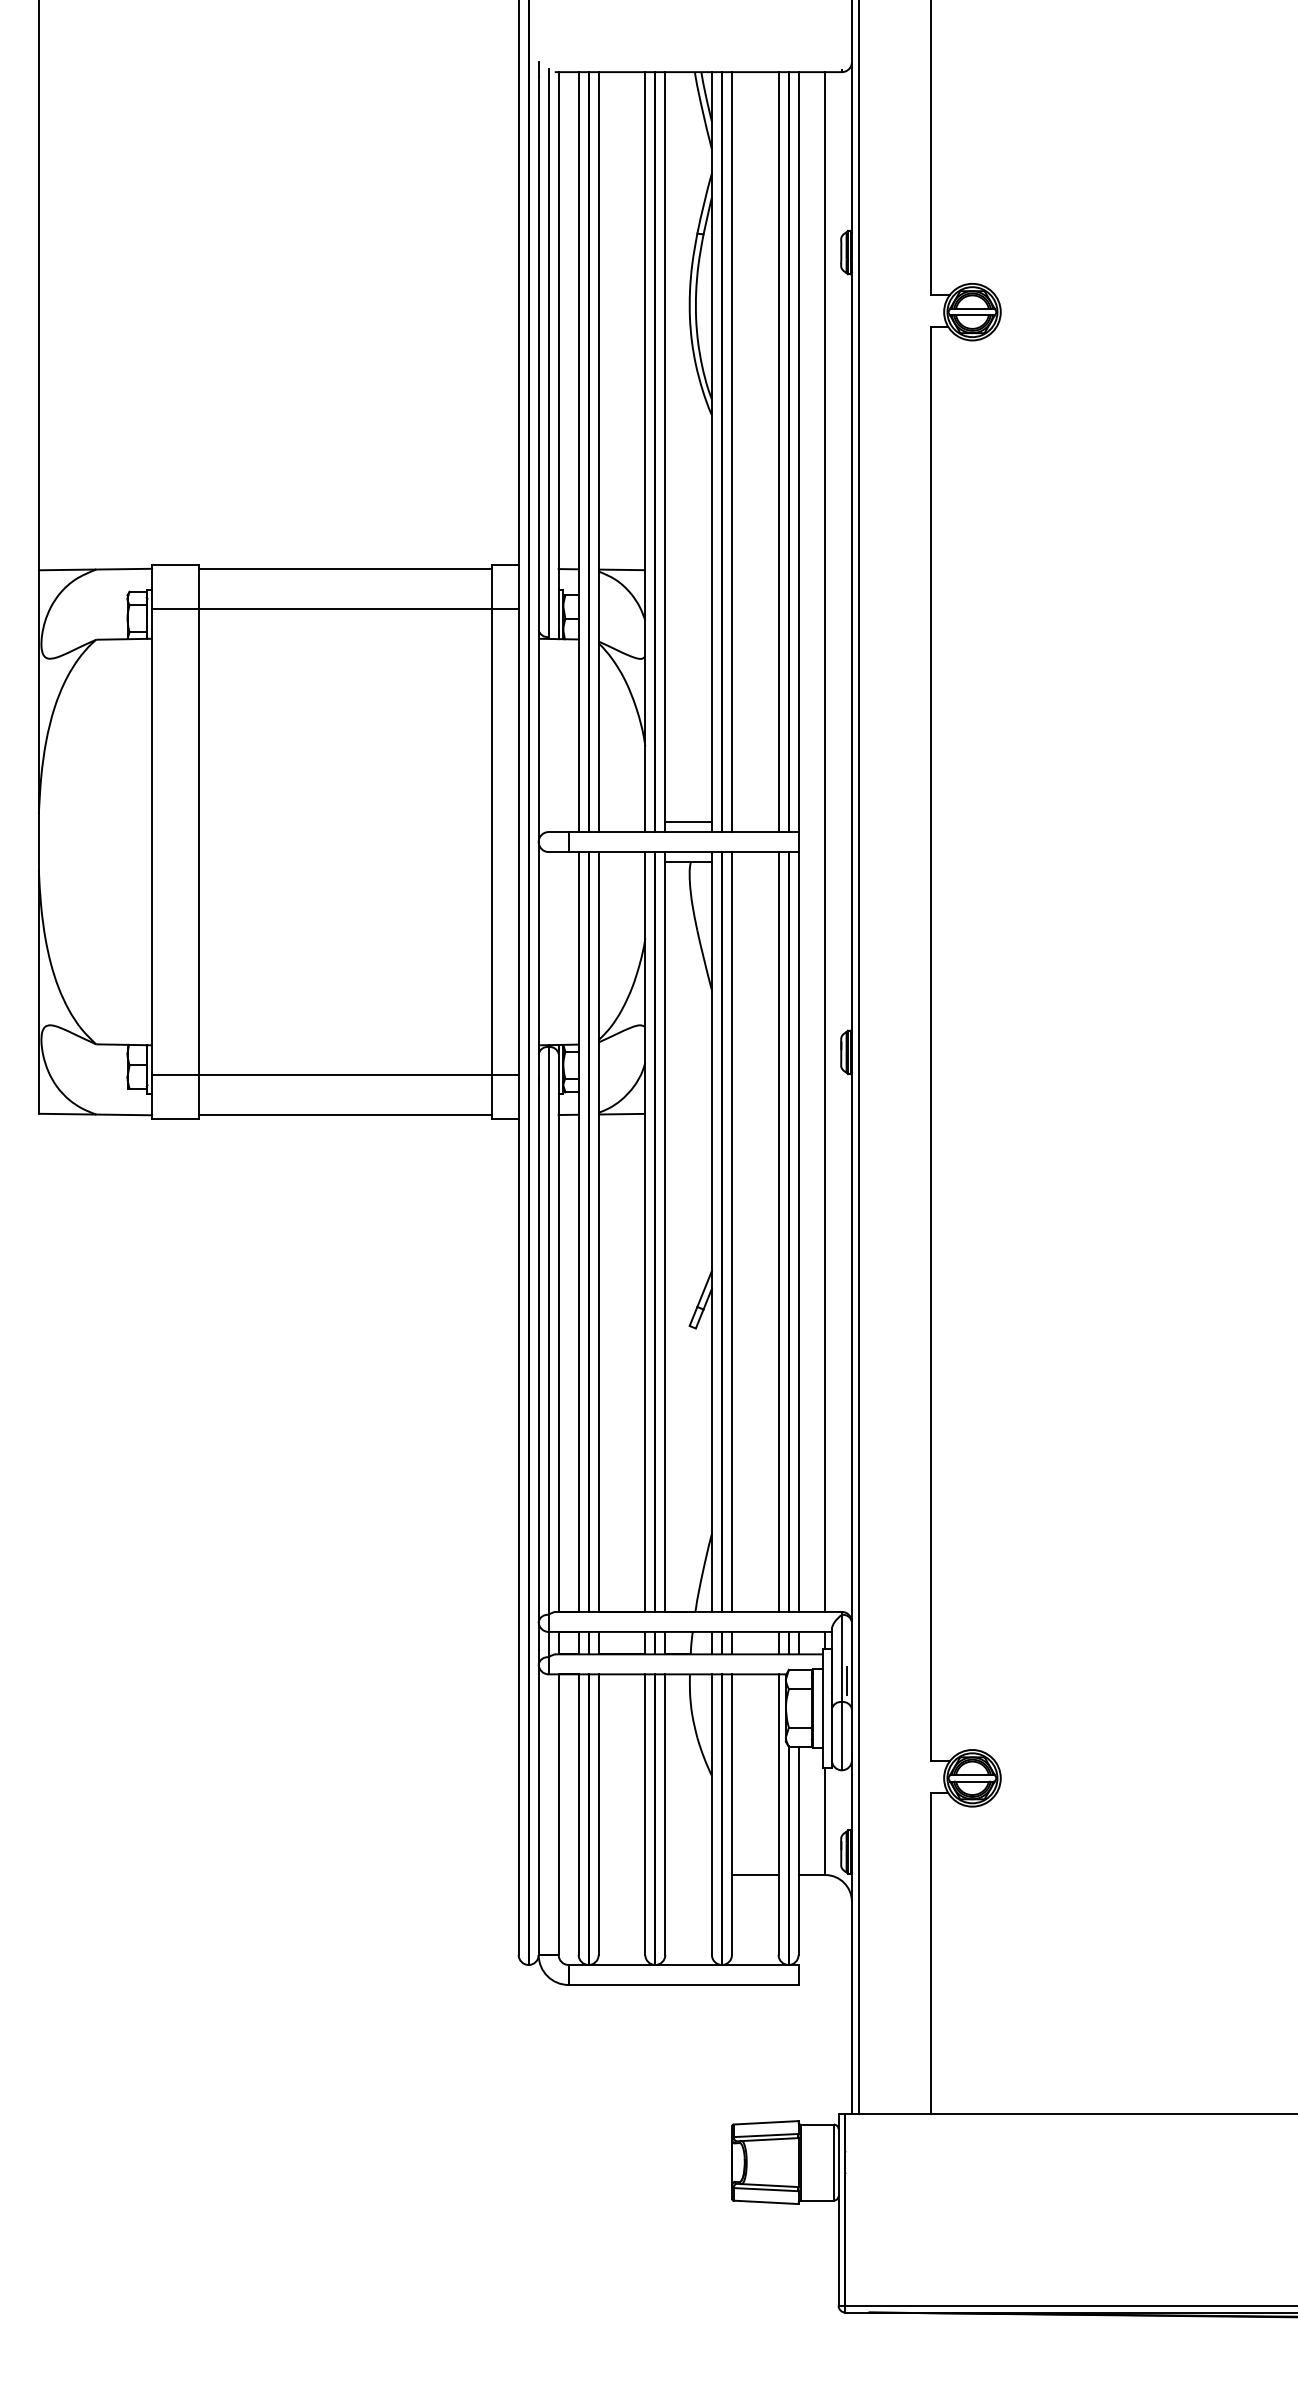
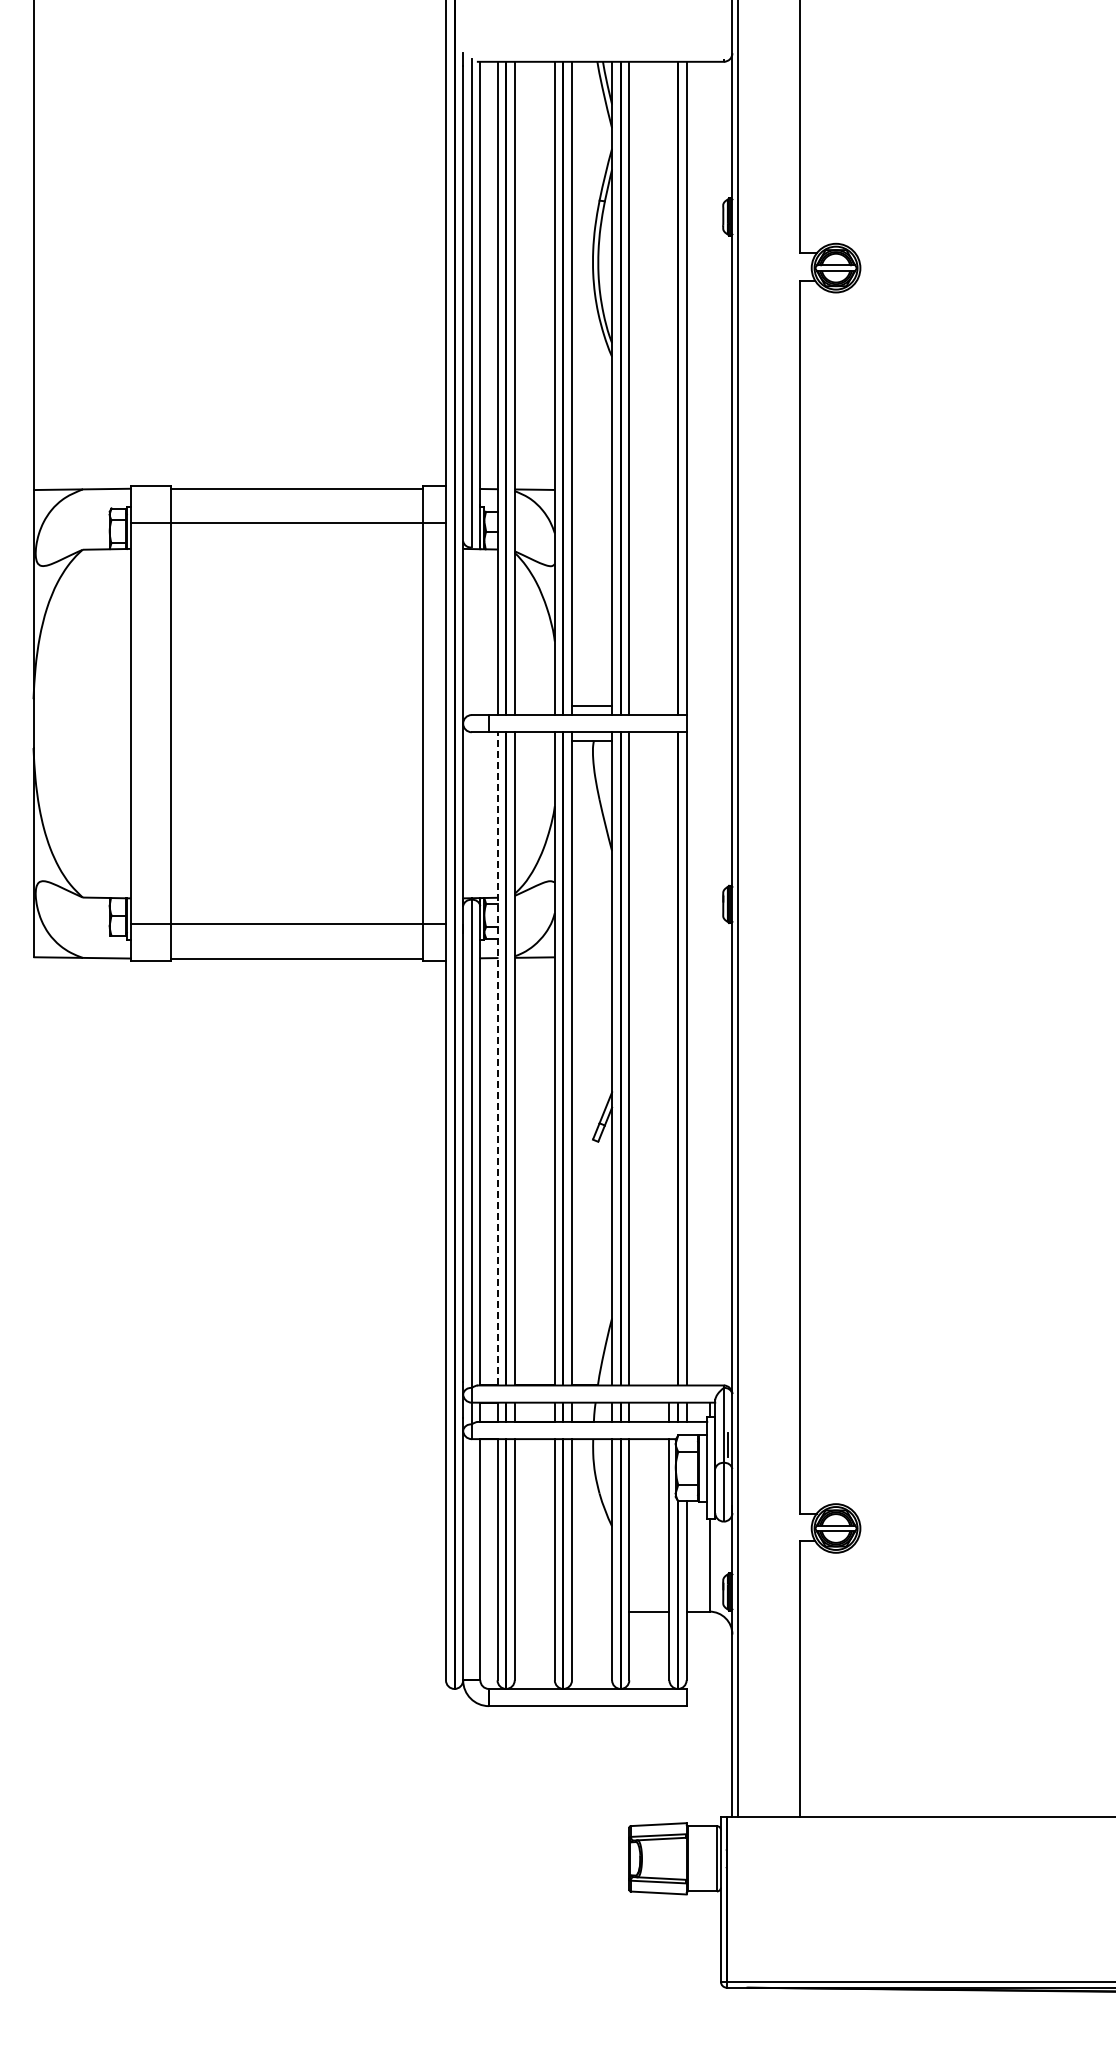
line: (778, 452) -> (669, 388), removed
line: (825, 841) -> (709, 723), removed
line: (578, 1231) -> (497, 1058), solid -> dashed
line: (778, 1231) -> (669, 1058), removed

